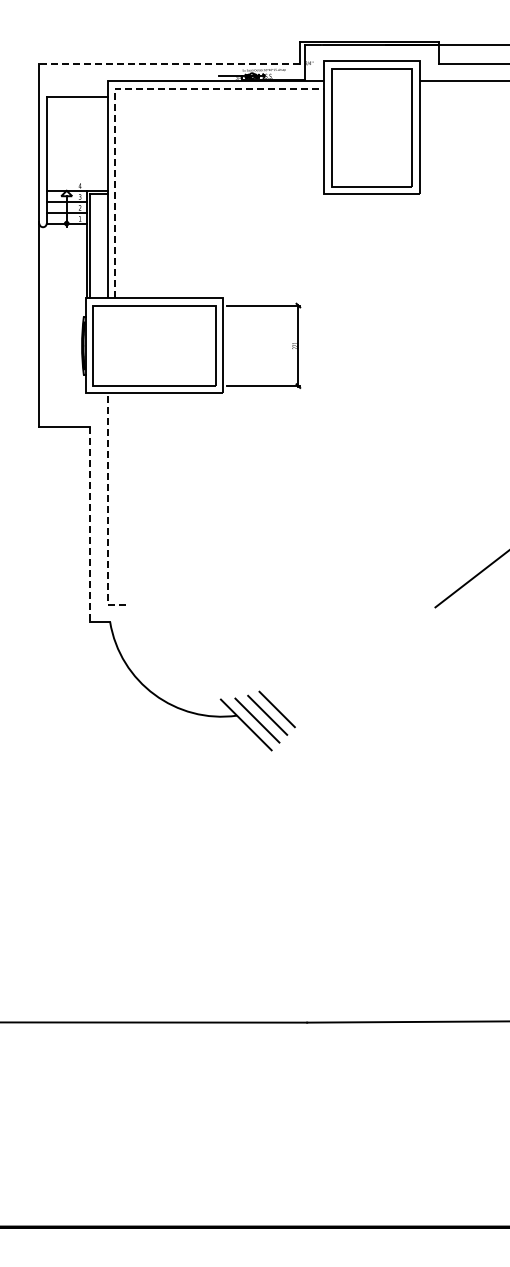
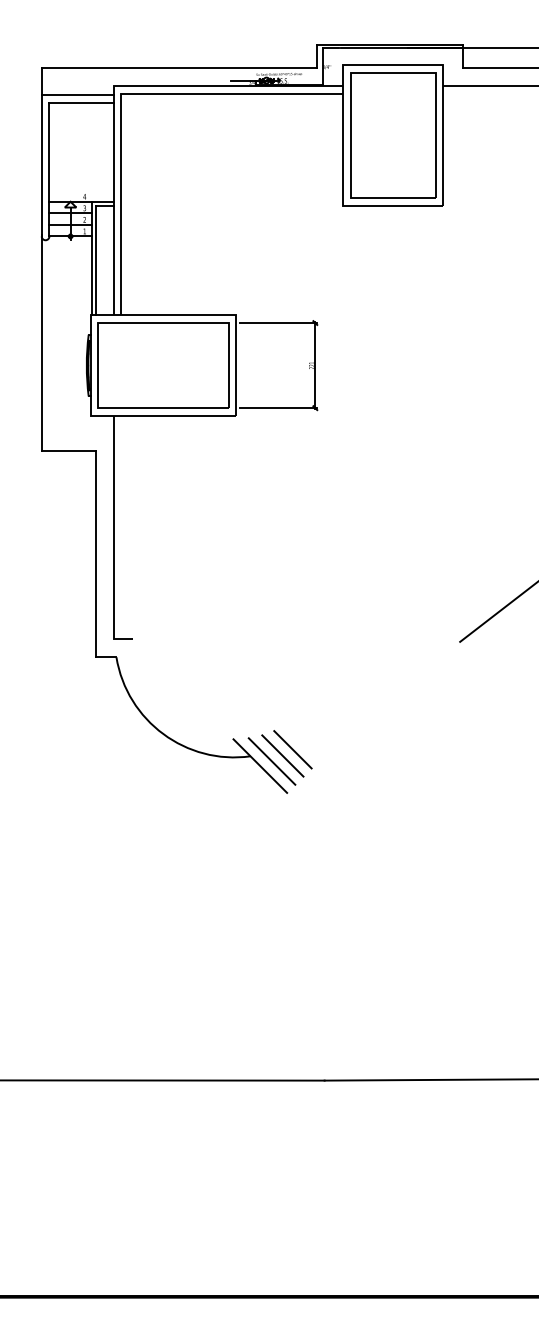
line: (169, 64) -> (179, 68), dashed -> solid
line: (114, 88) -> (121, 93), dashed -> solid
line: (73, 89) -> (77, 94), added
line: (107, 509) -> (113, 538), dashed -> solid
line: (90, 524) -> (95, 554), dashed -> solid

